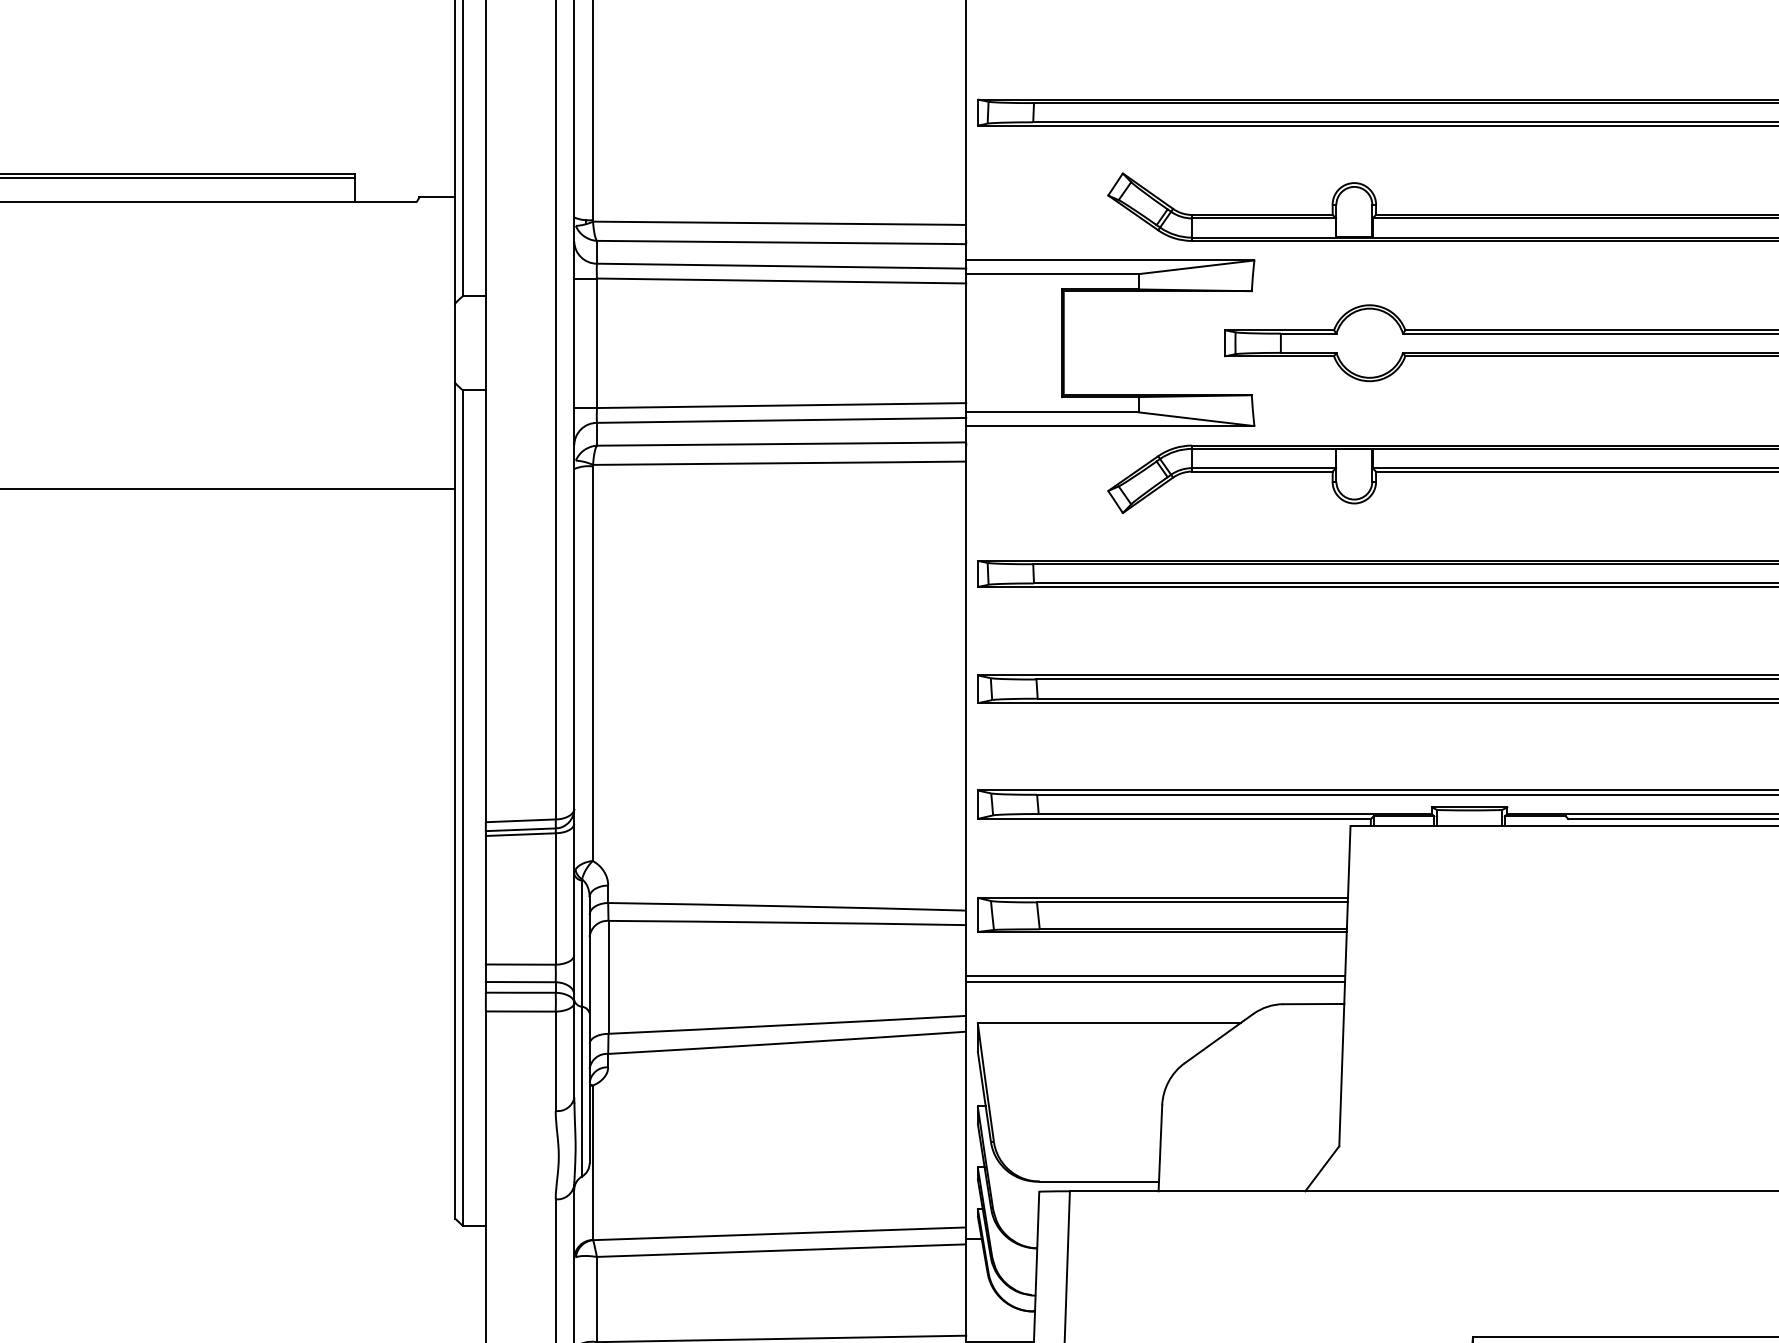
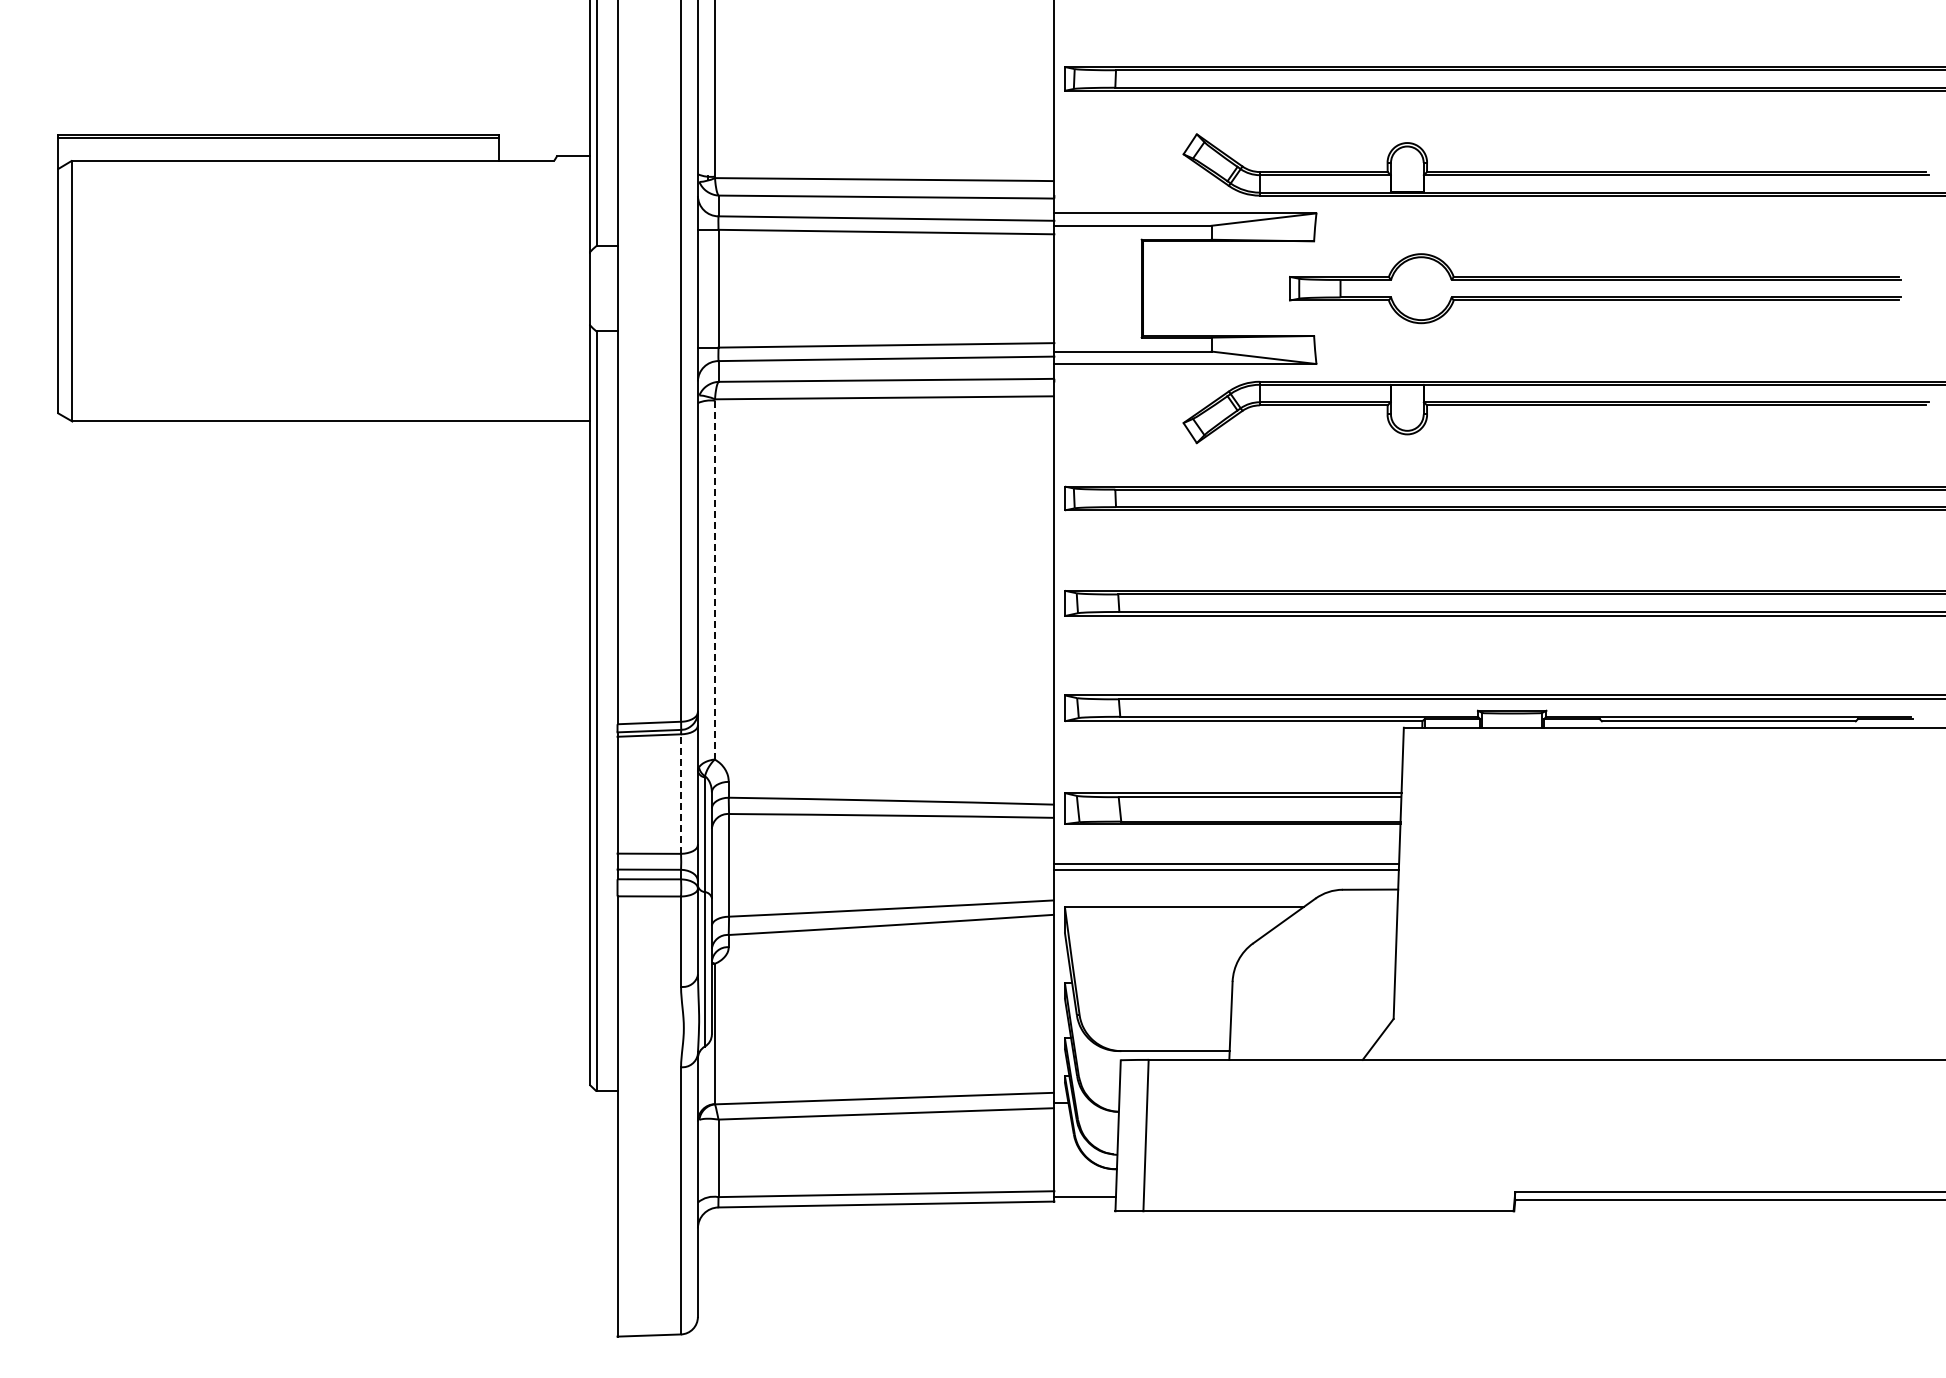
line: (592, 664) -> (714, 580), solid -> dashed
line: (556, 899) -> (681, 794), solid -> dashed

